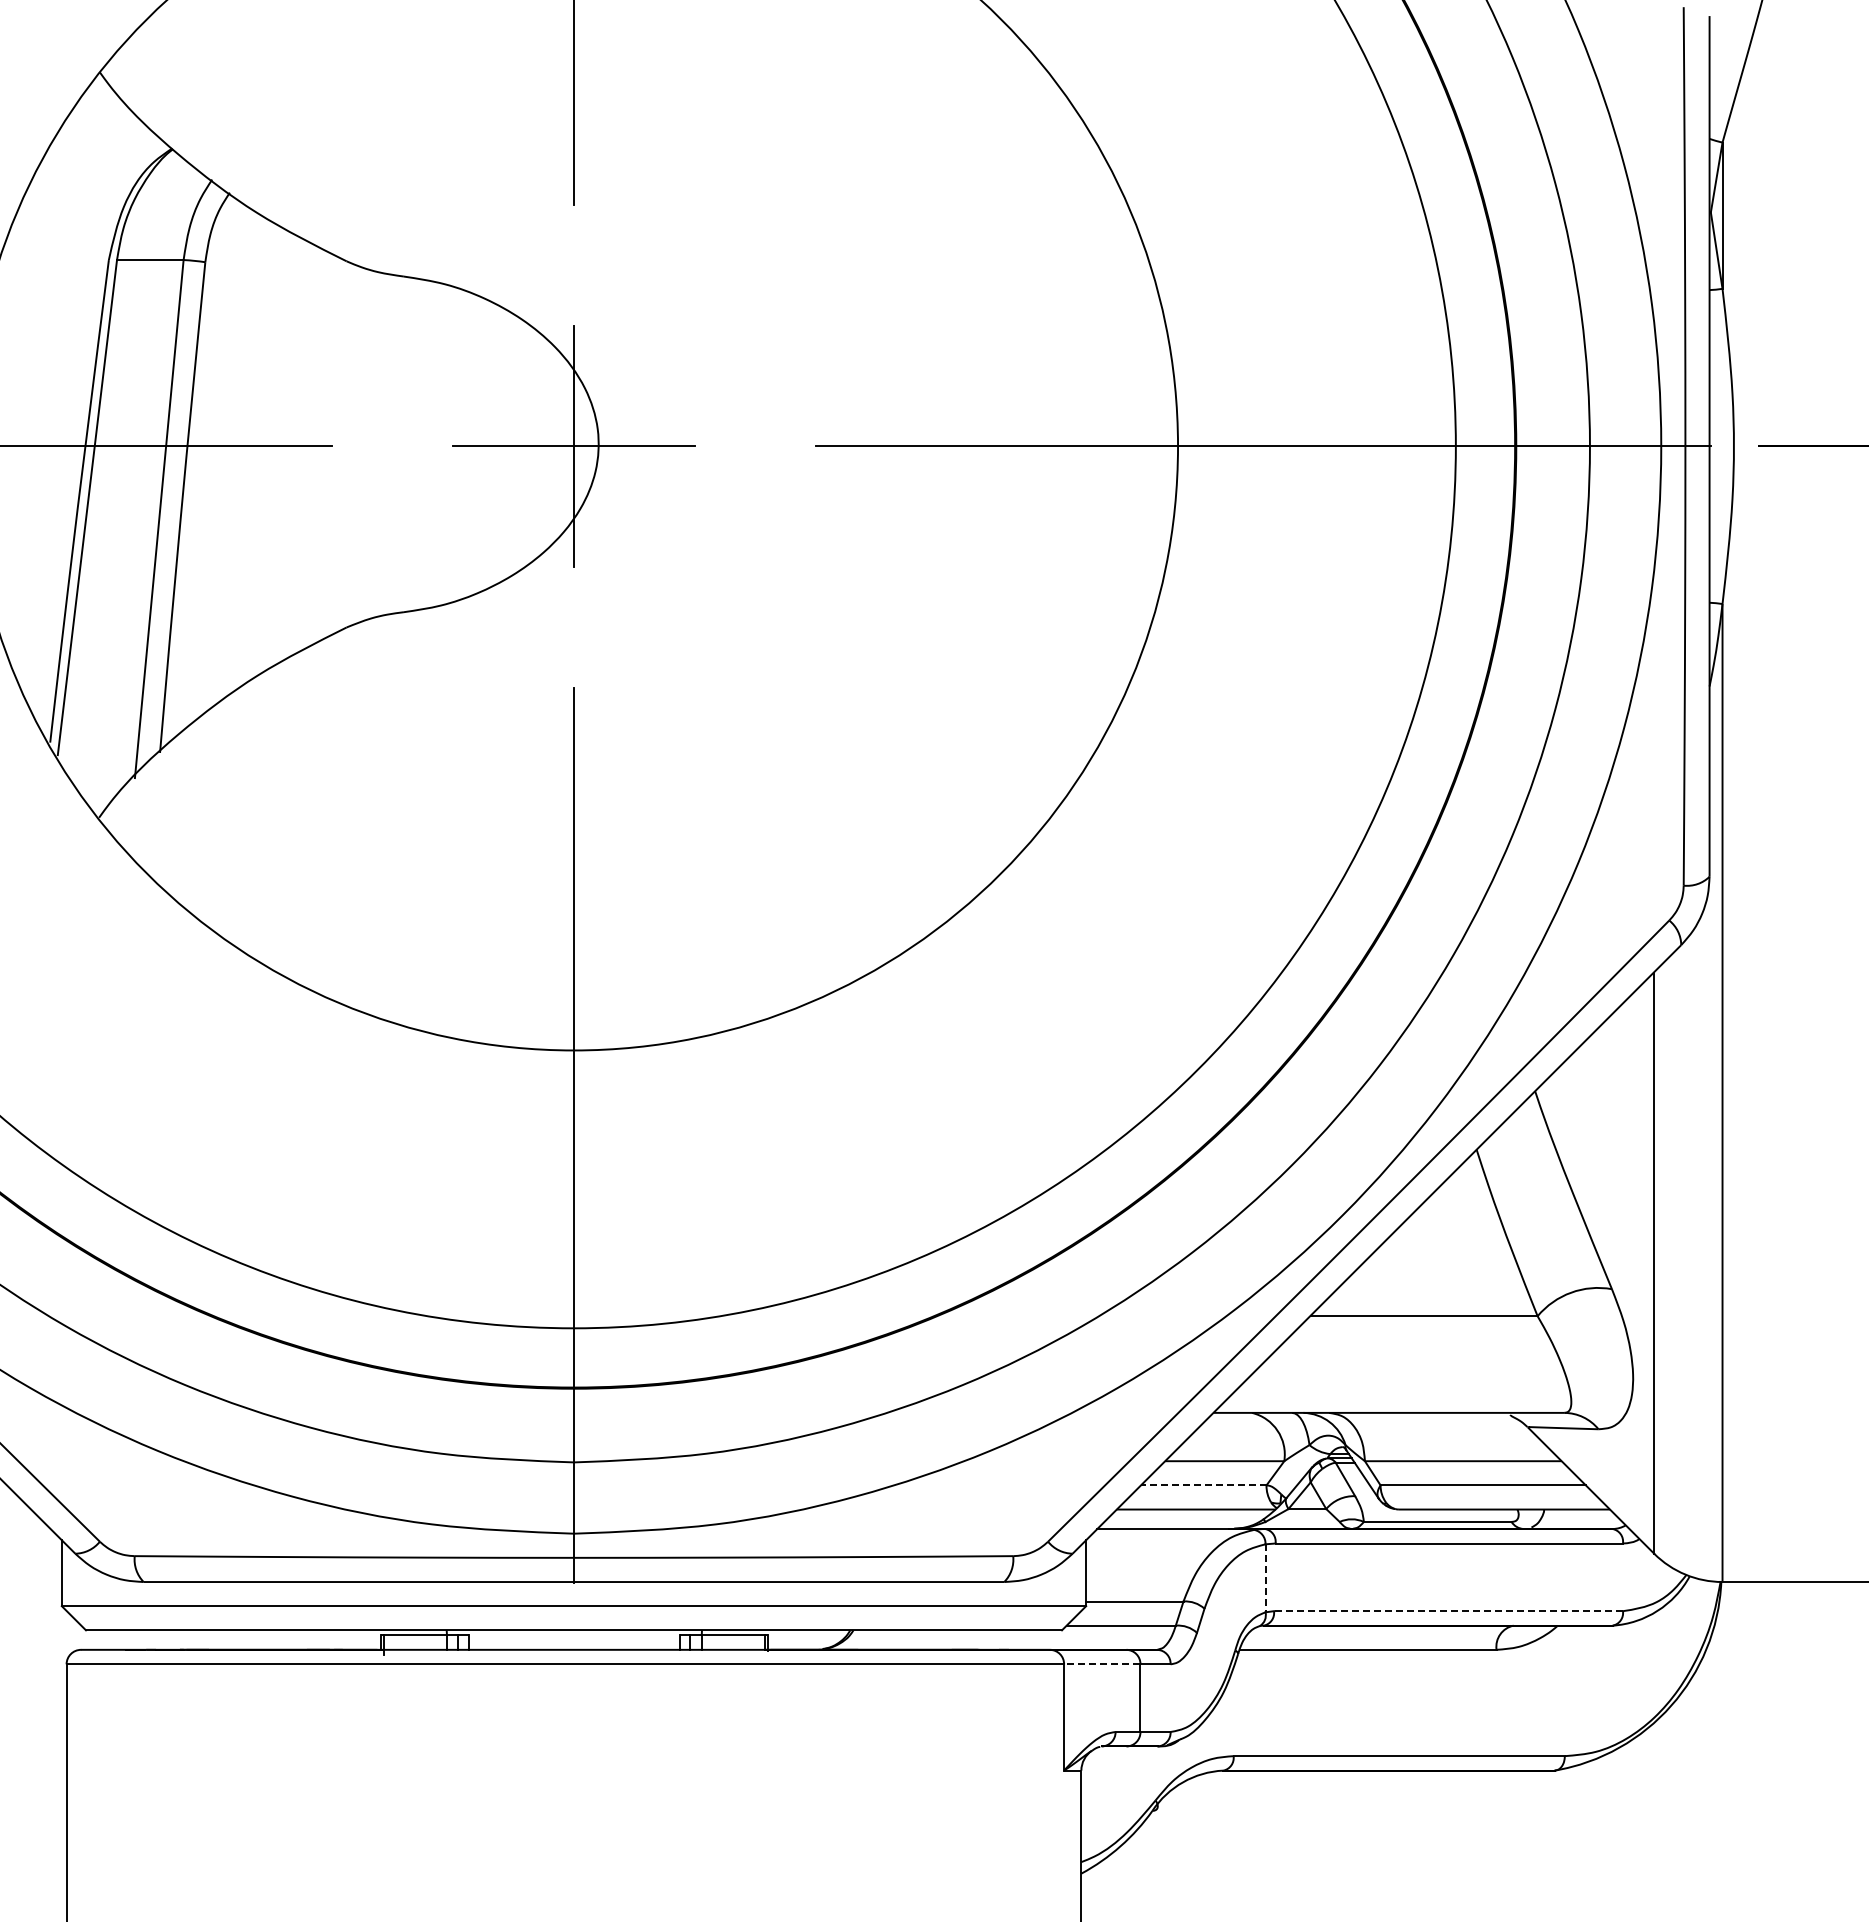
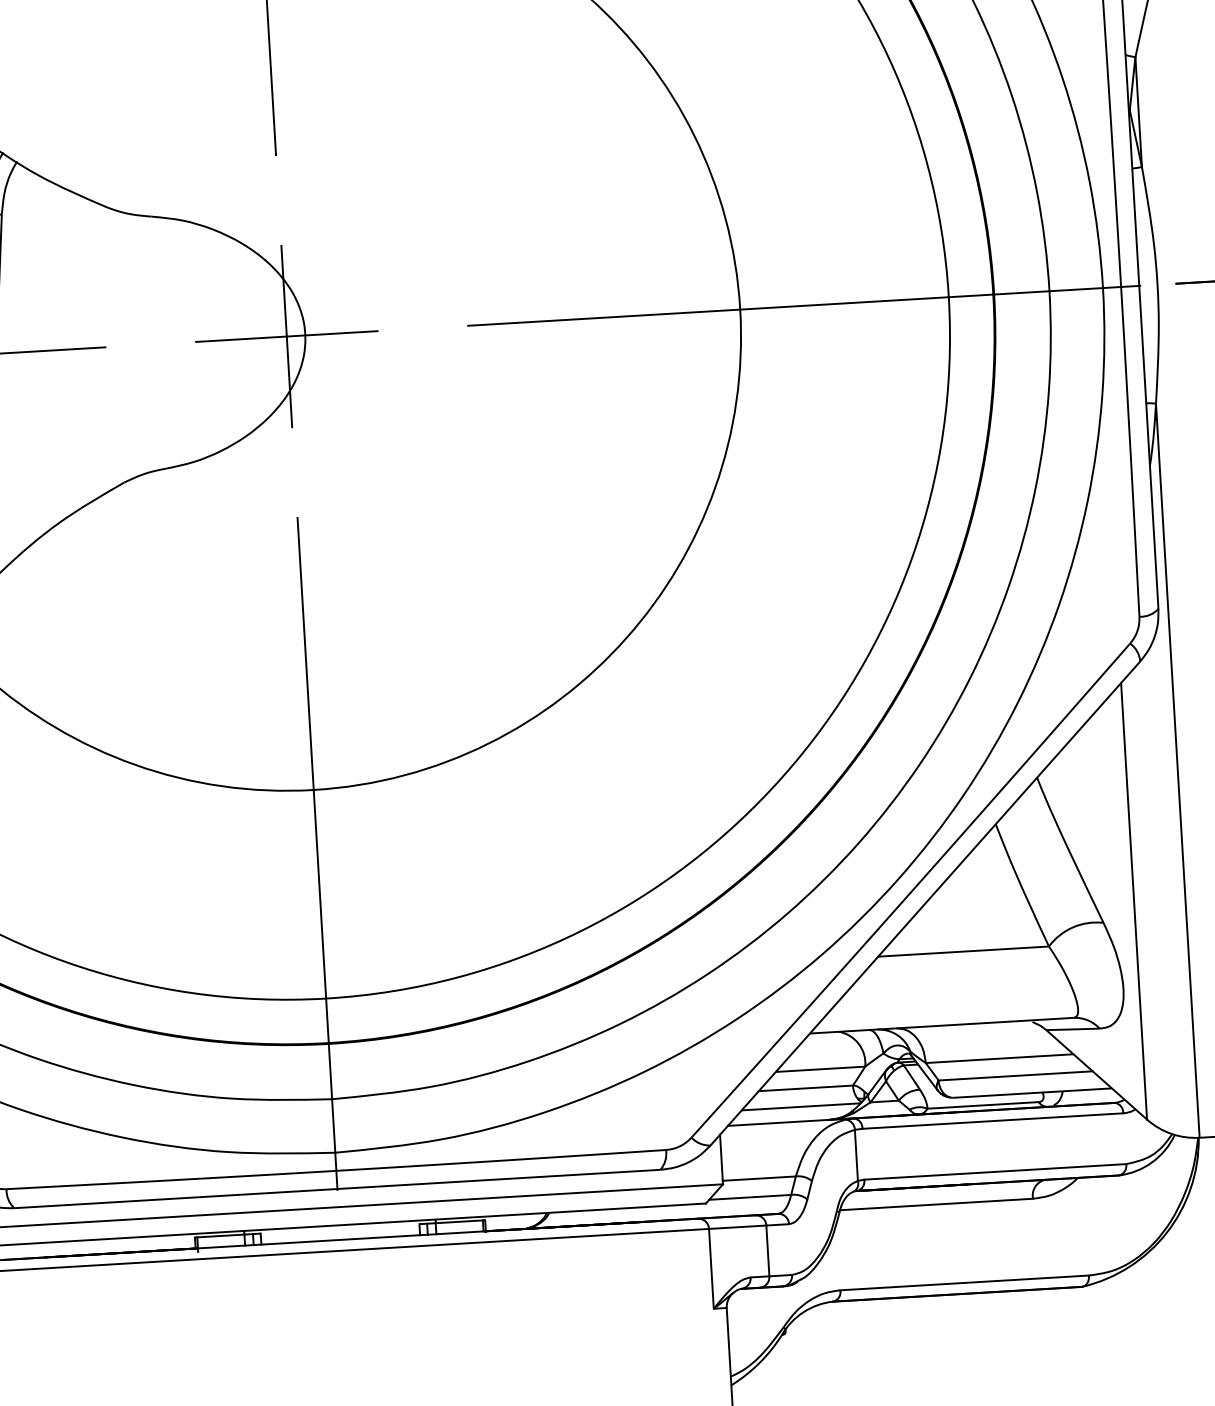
line: (1203, 1485) -> (805, 1088), dashed -> solid
line: (1265, 1578) -> (856, 1155), dashed -> solid
line: (1448, 1611) -> (995, 1172), dashed -> solid
line: (1101, 1664) -> (737, 1227), dashed -> solid

